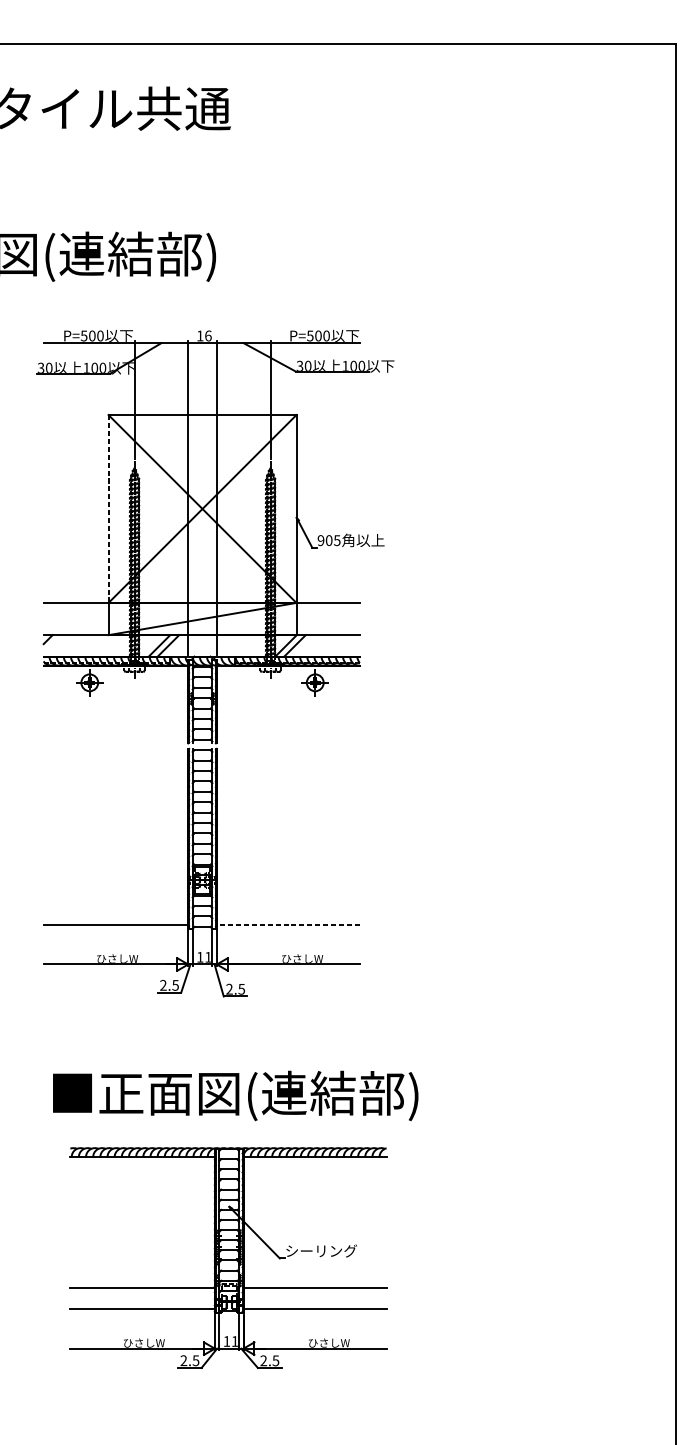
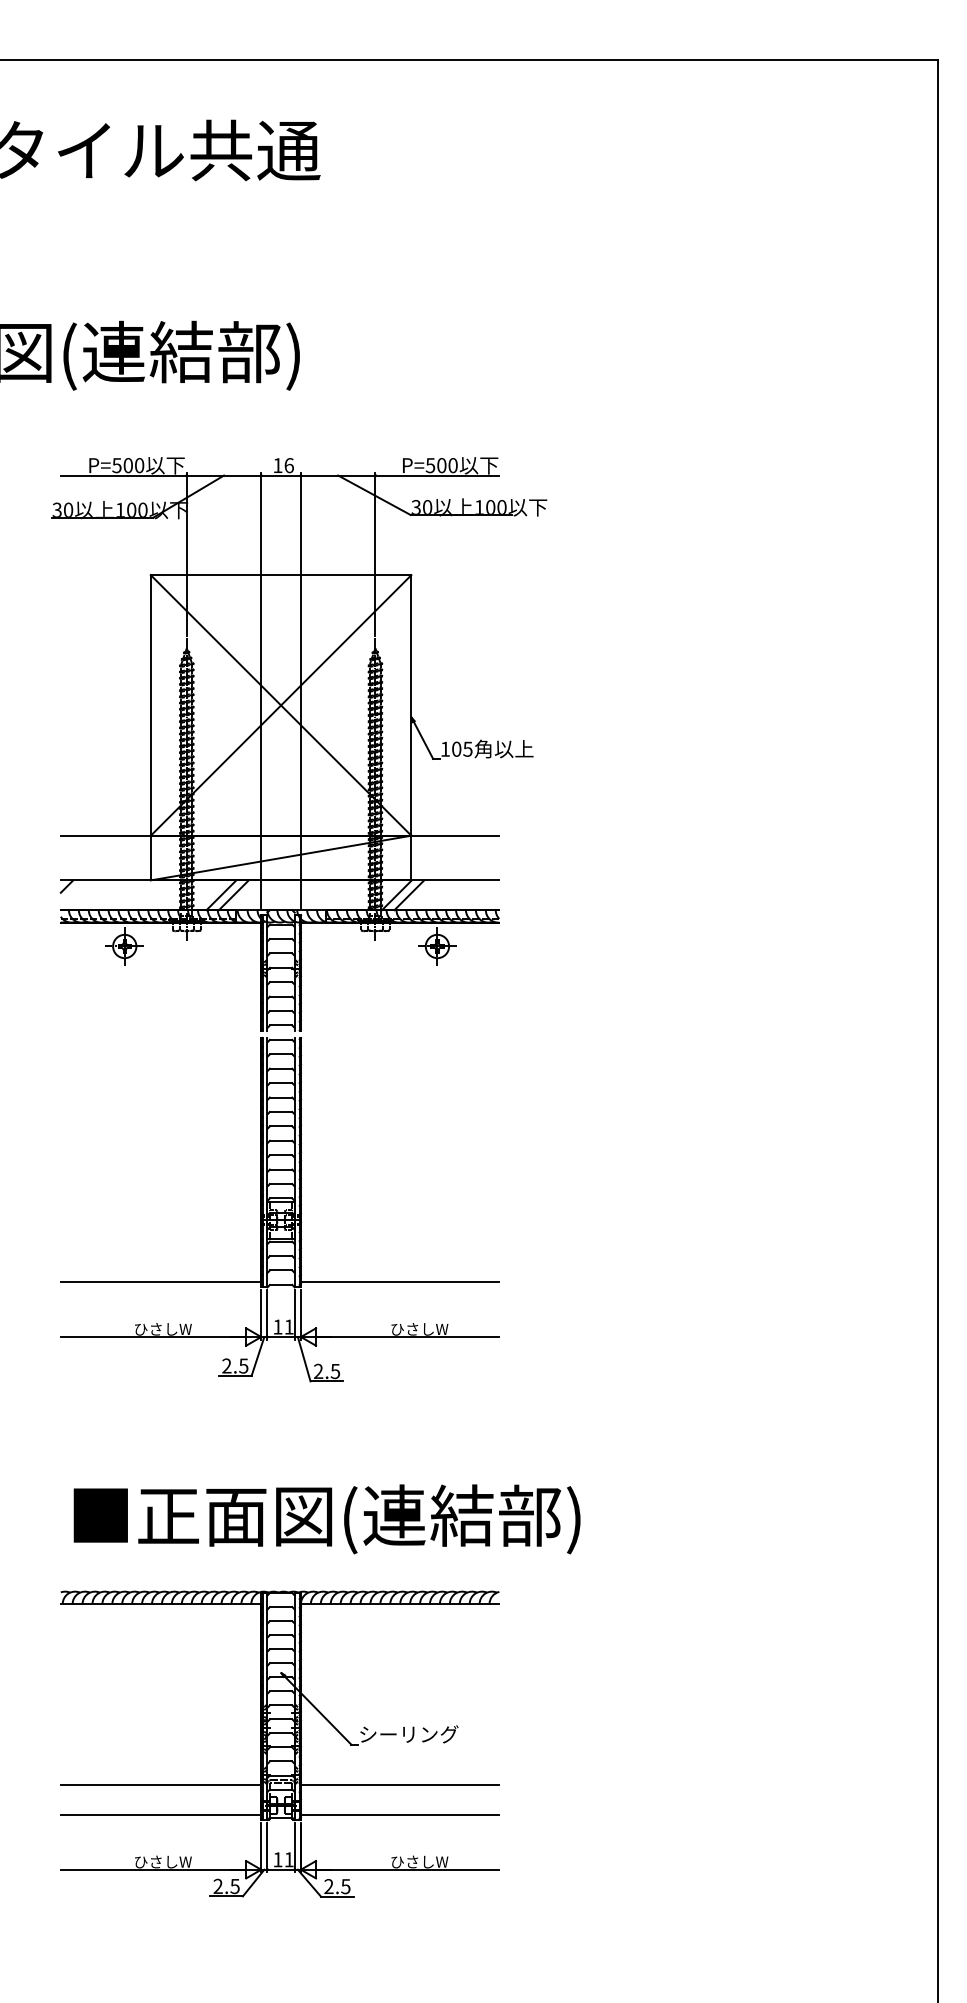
line: (108, 509) -> (150, 705), dashed -> solid
text: (320, 540) -> (444, 748), 905 -> 105
line: (287, 925) -> (399, 1282), dashed -> solid
part: (228, 1257) -> (279, 1743), moved

